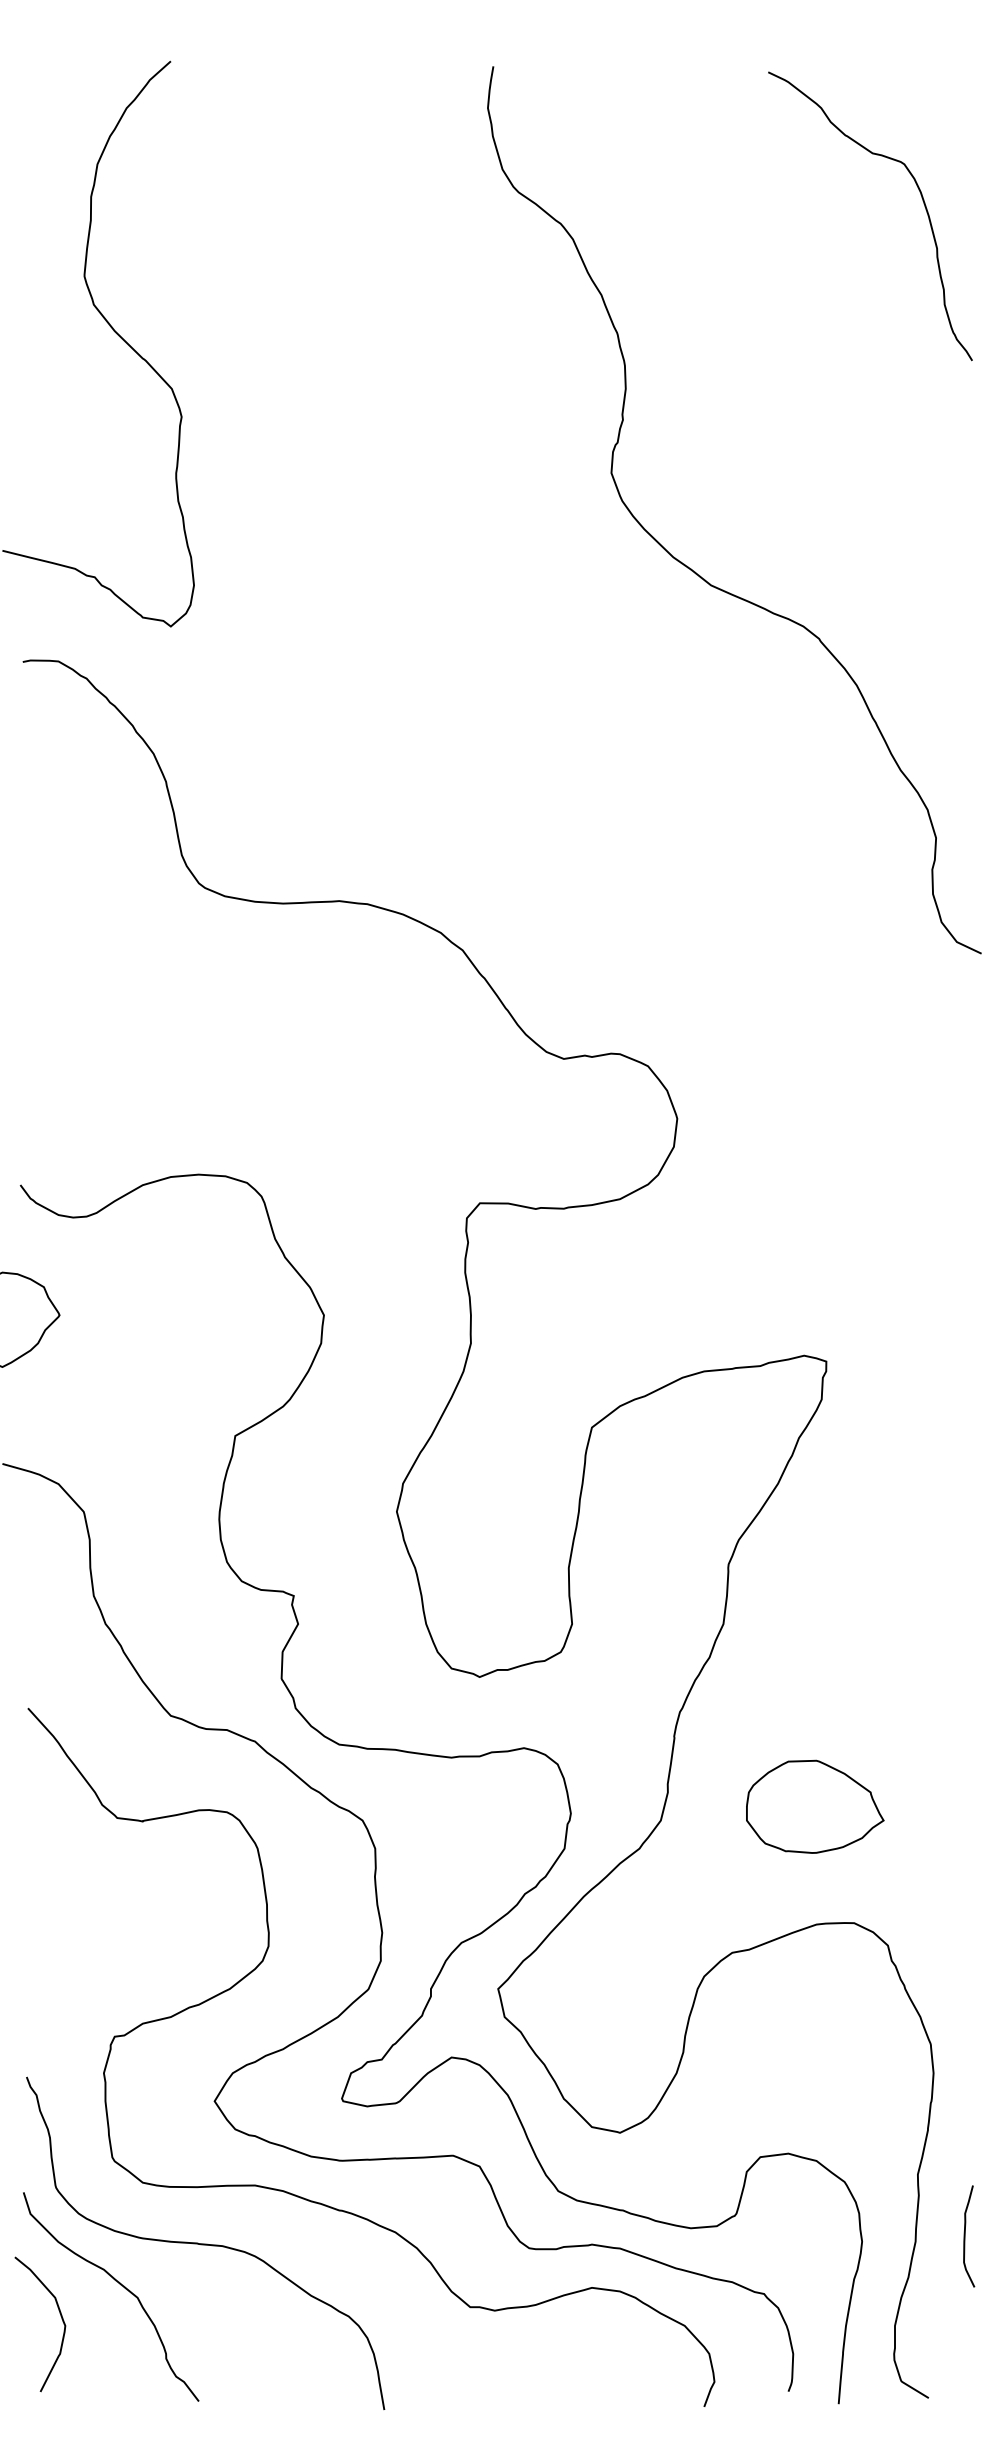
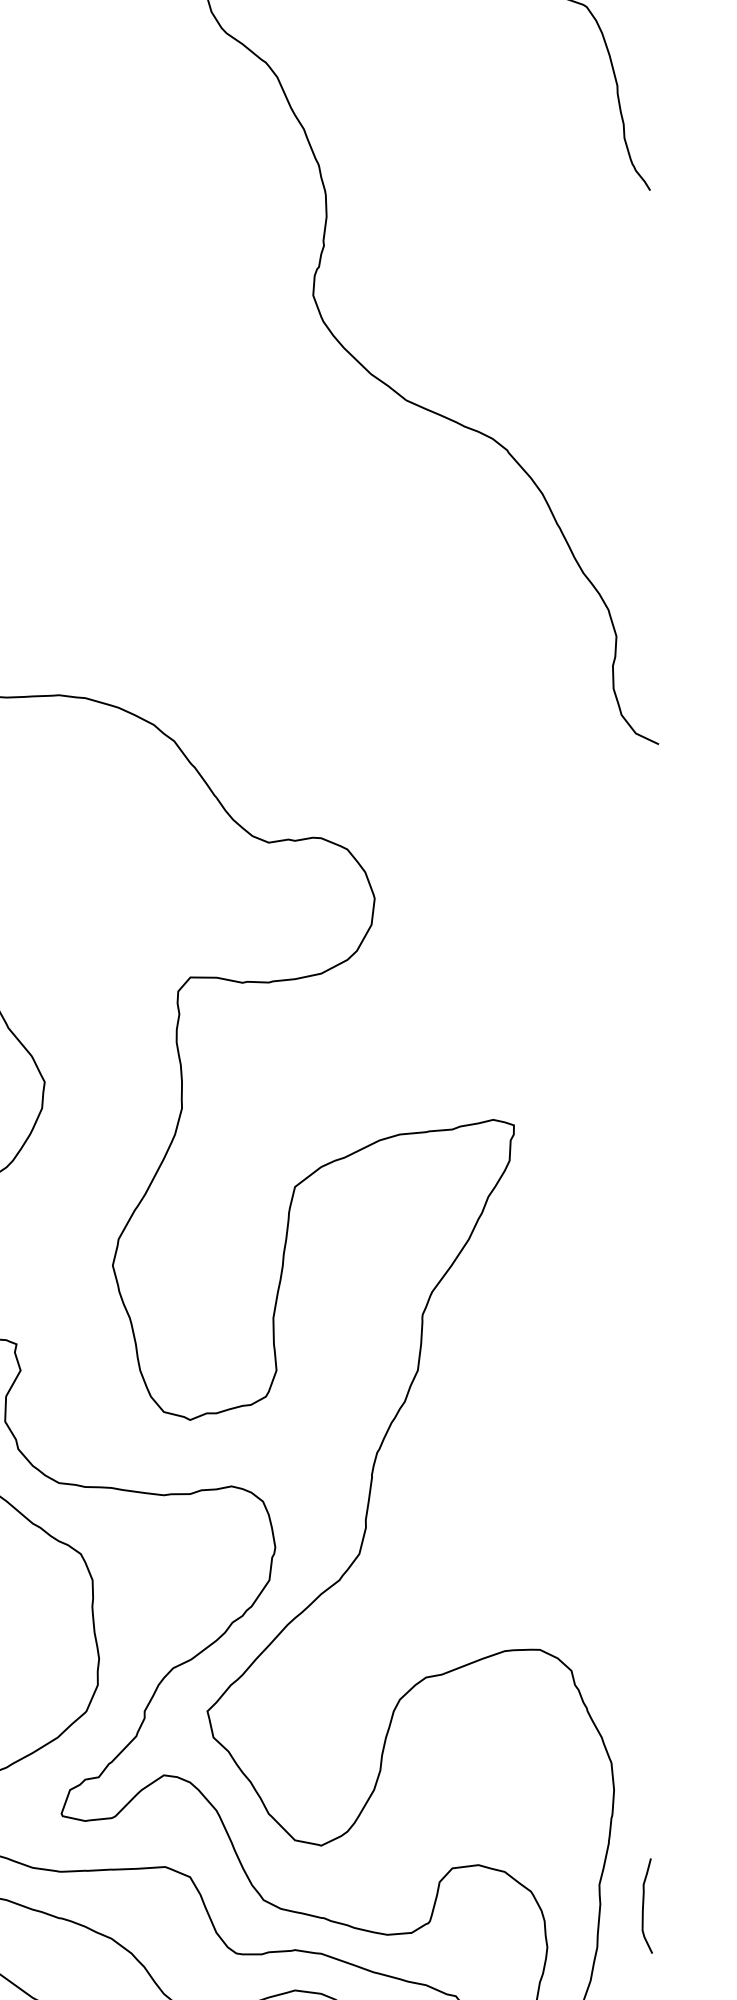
part: (815, 1806) -> (503, 1540), removed
curve: (965, 2236) -> (643, 1906), moved

